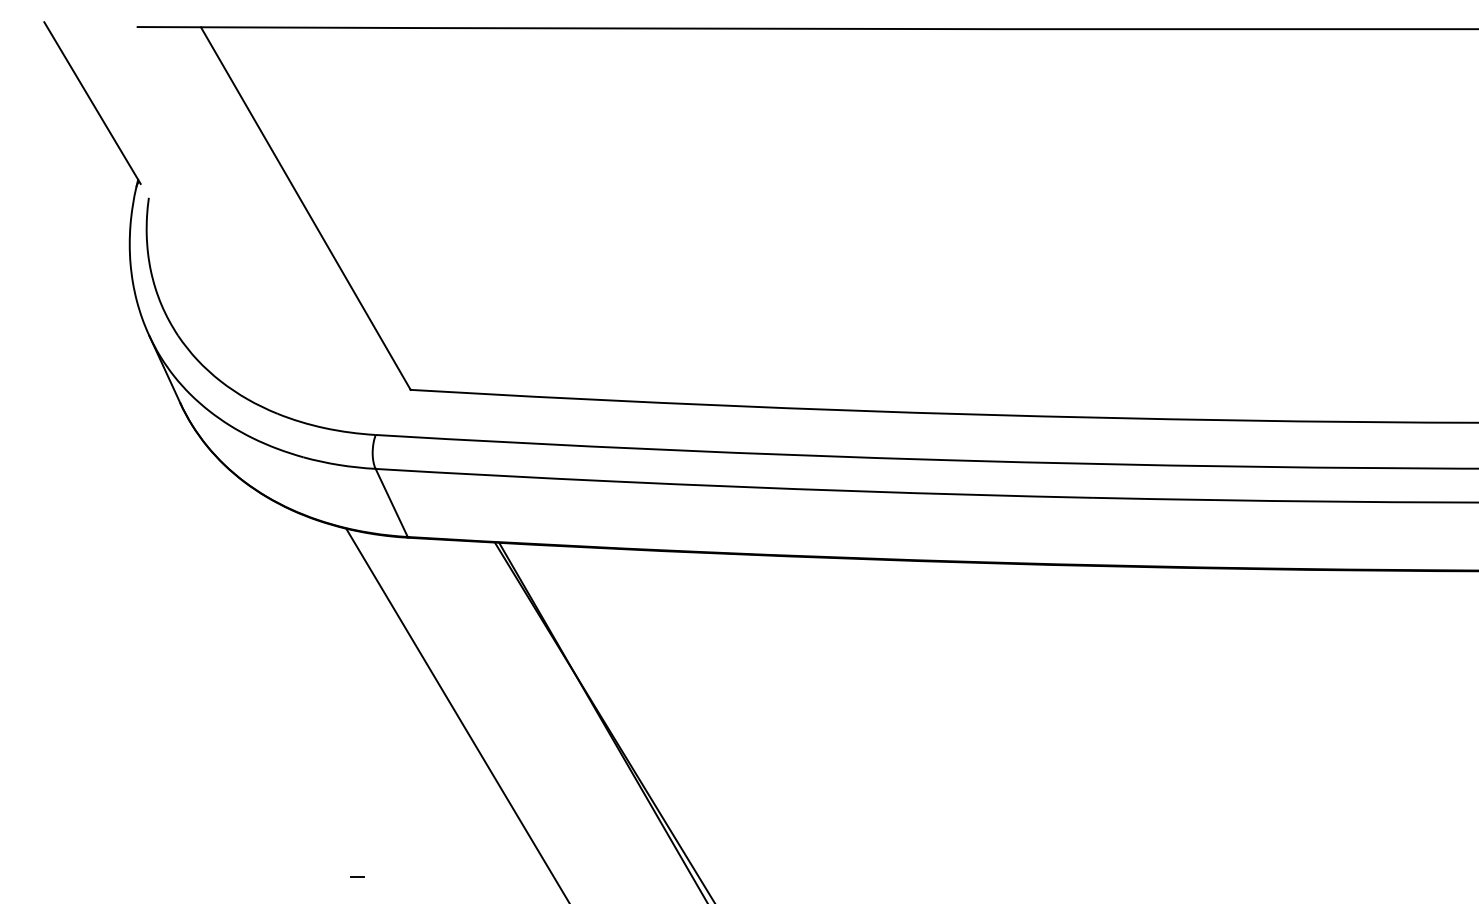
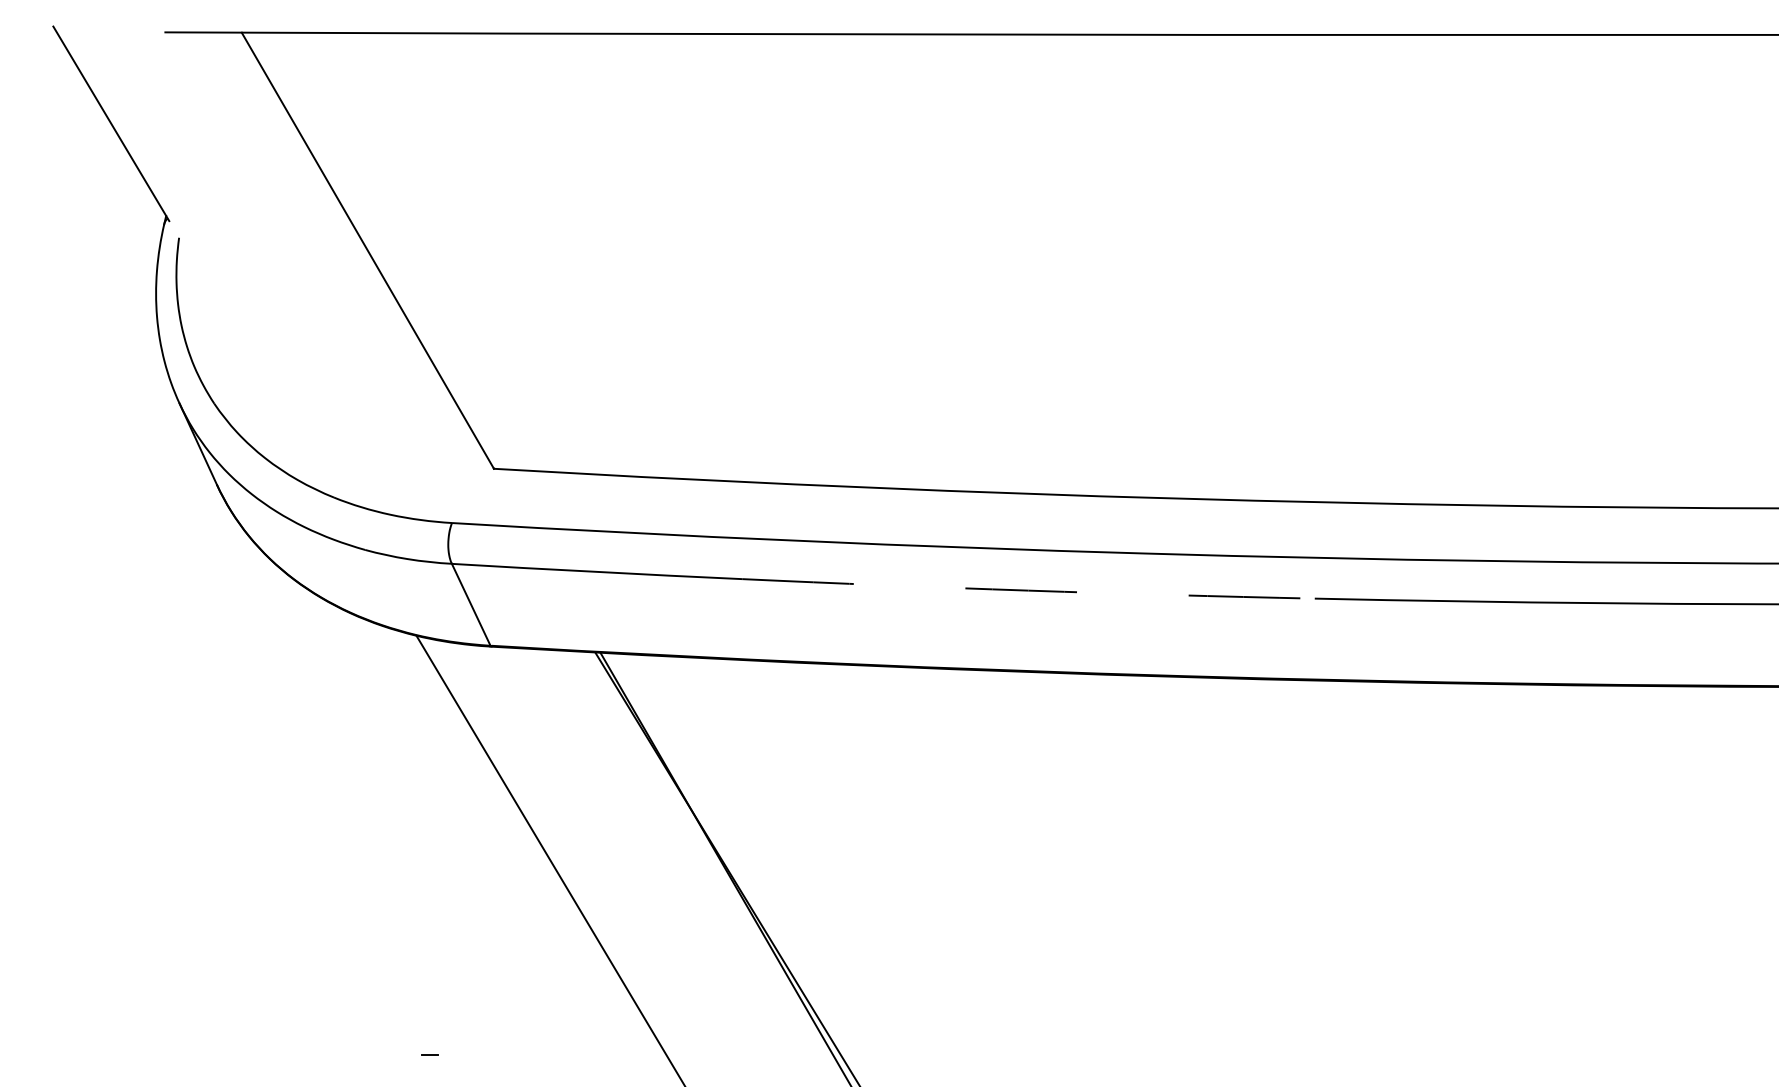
arc: (855, 491) -> (1028, 590), solid -> dashed

